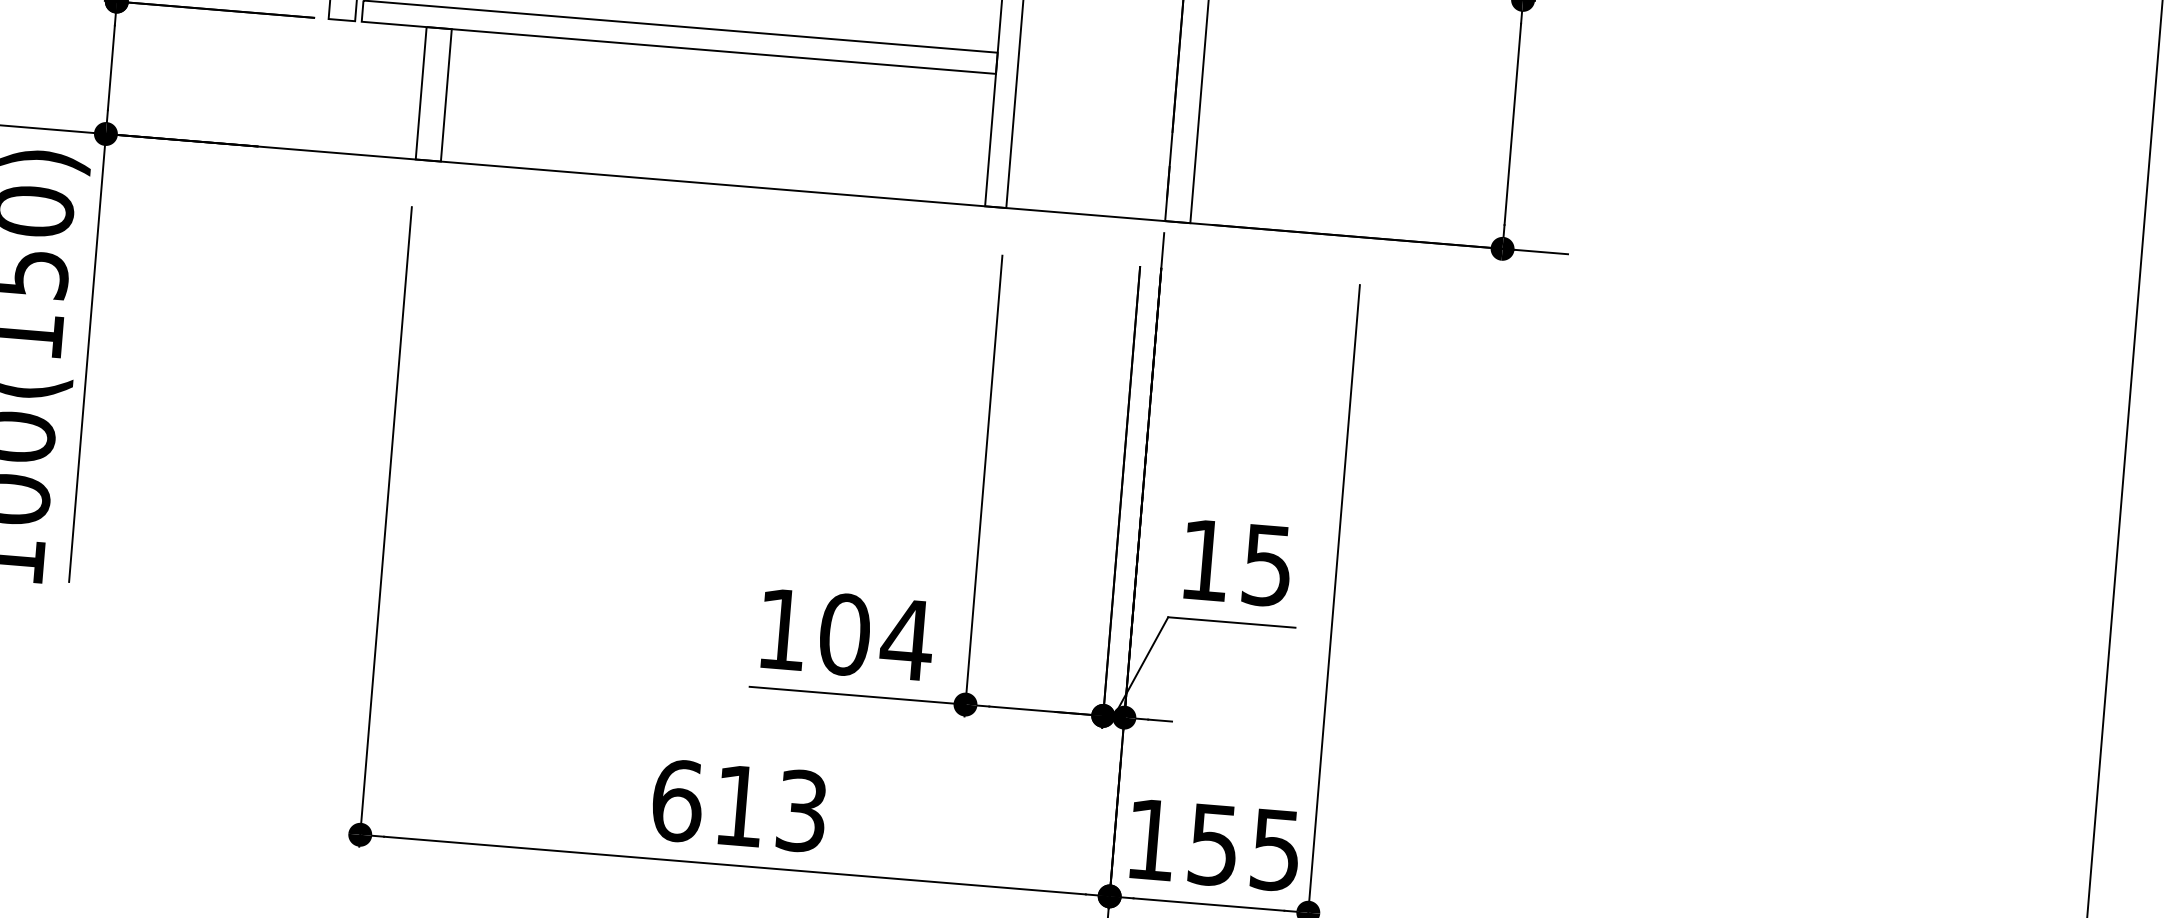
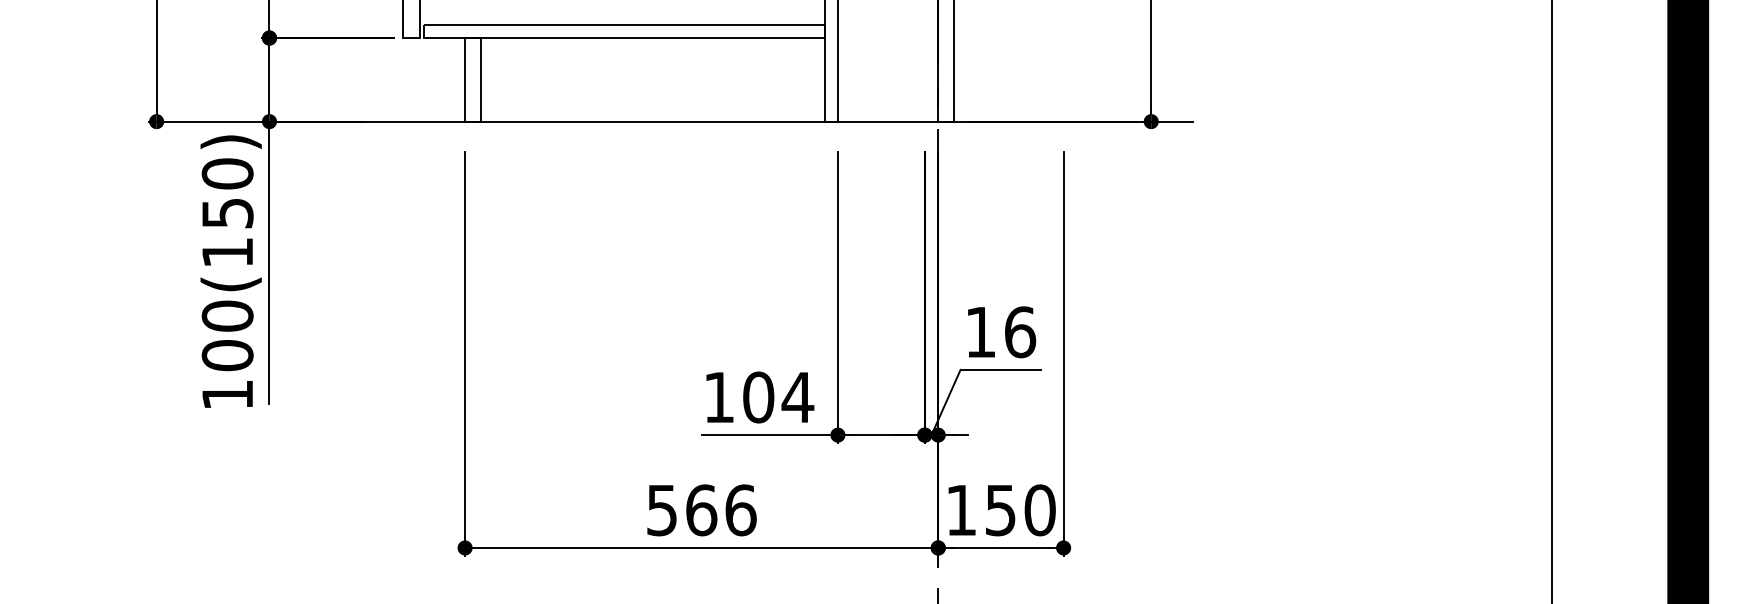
text: (1268, 565) -> (1020, 332), 15 -> 16
text: (739, 806) -> (701, 510), 613 -> 566
text: (1274, 850) -> (1039, 510), 155 -> 150

